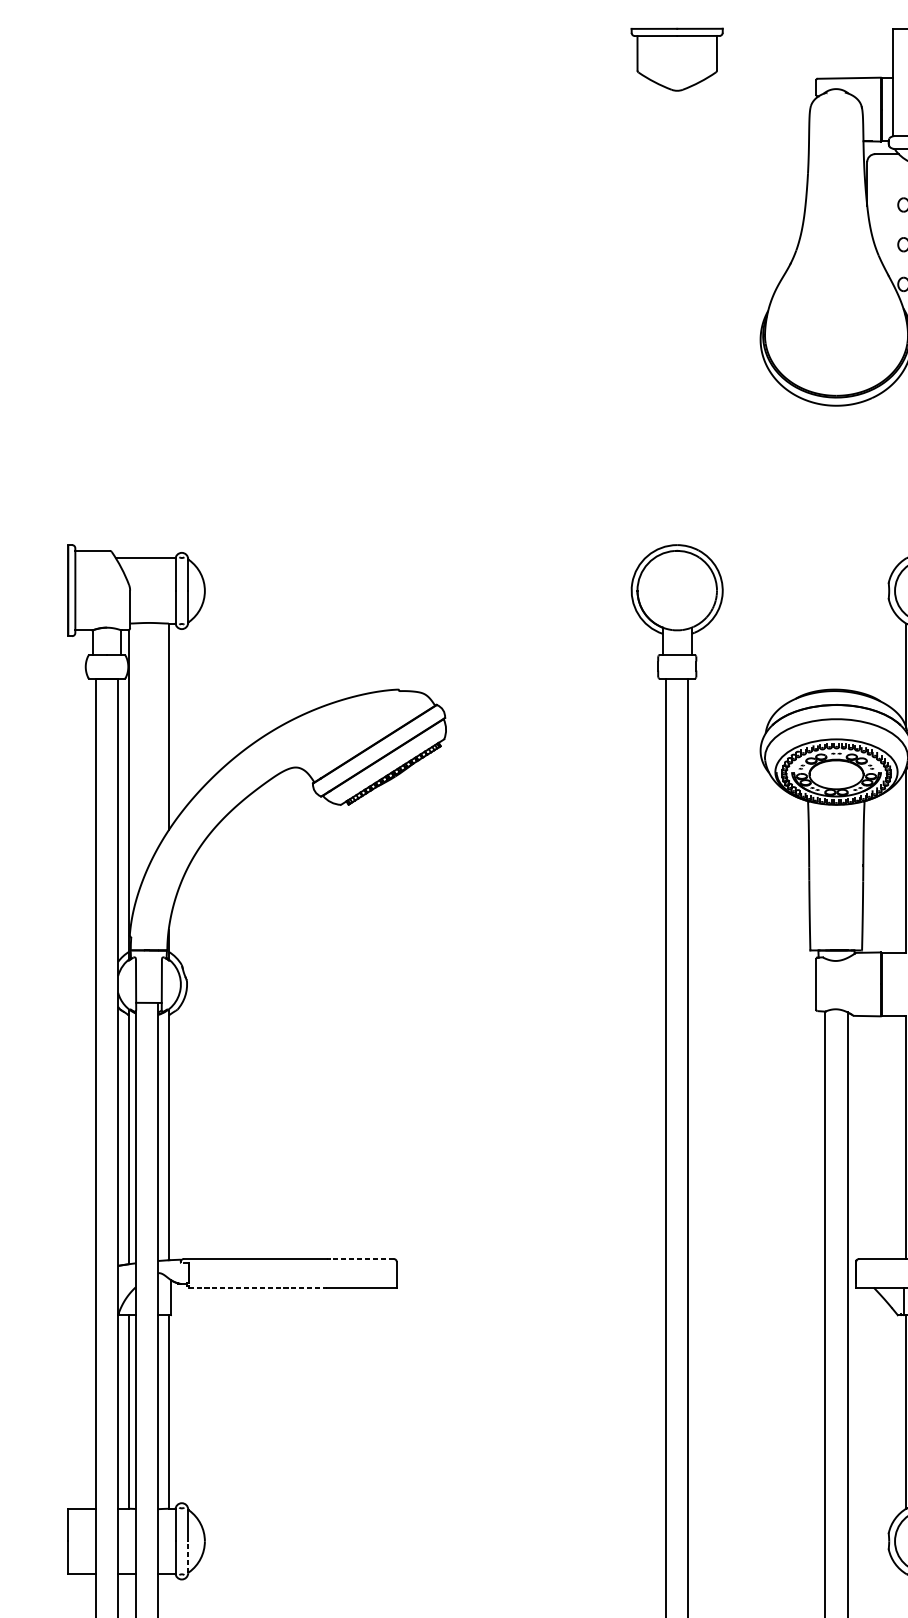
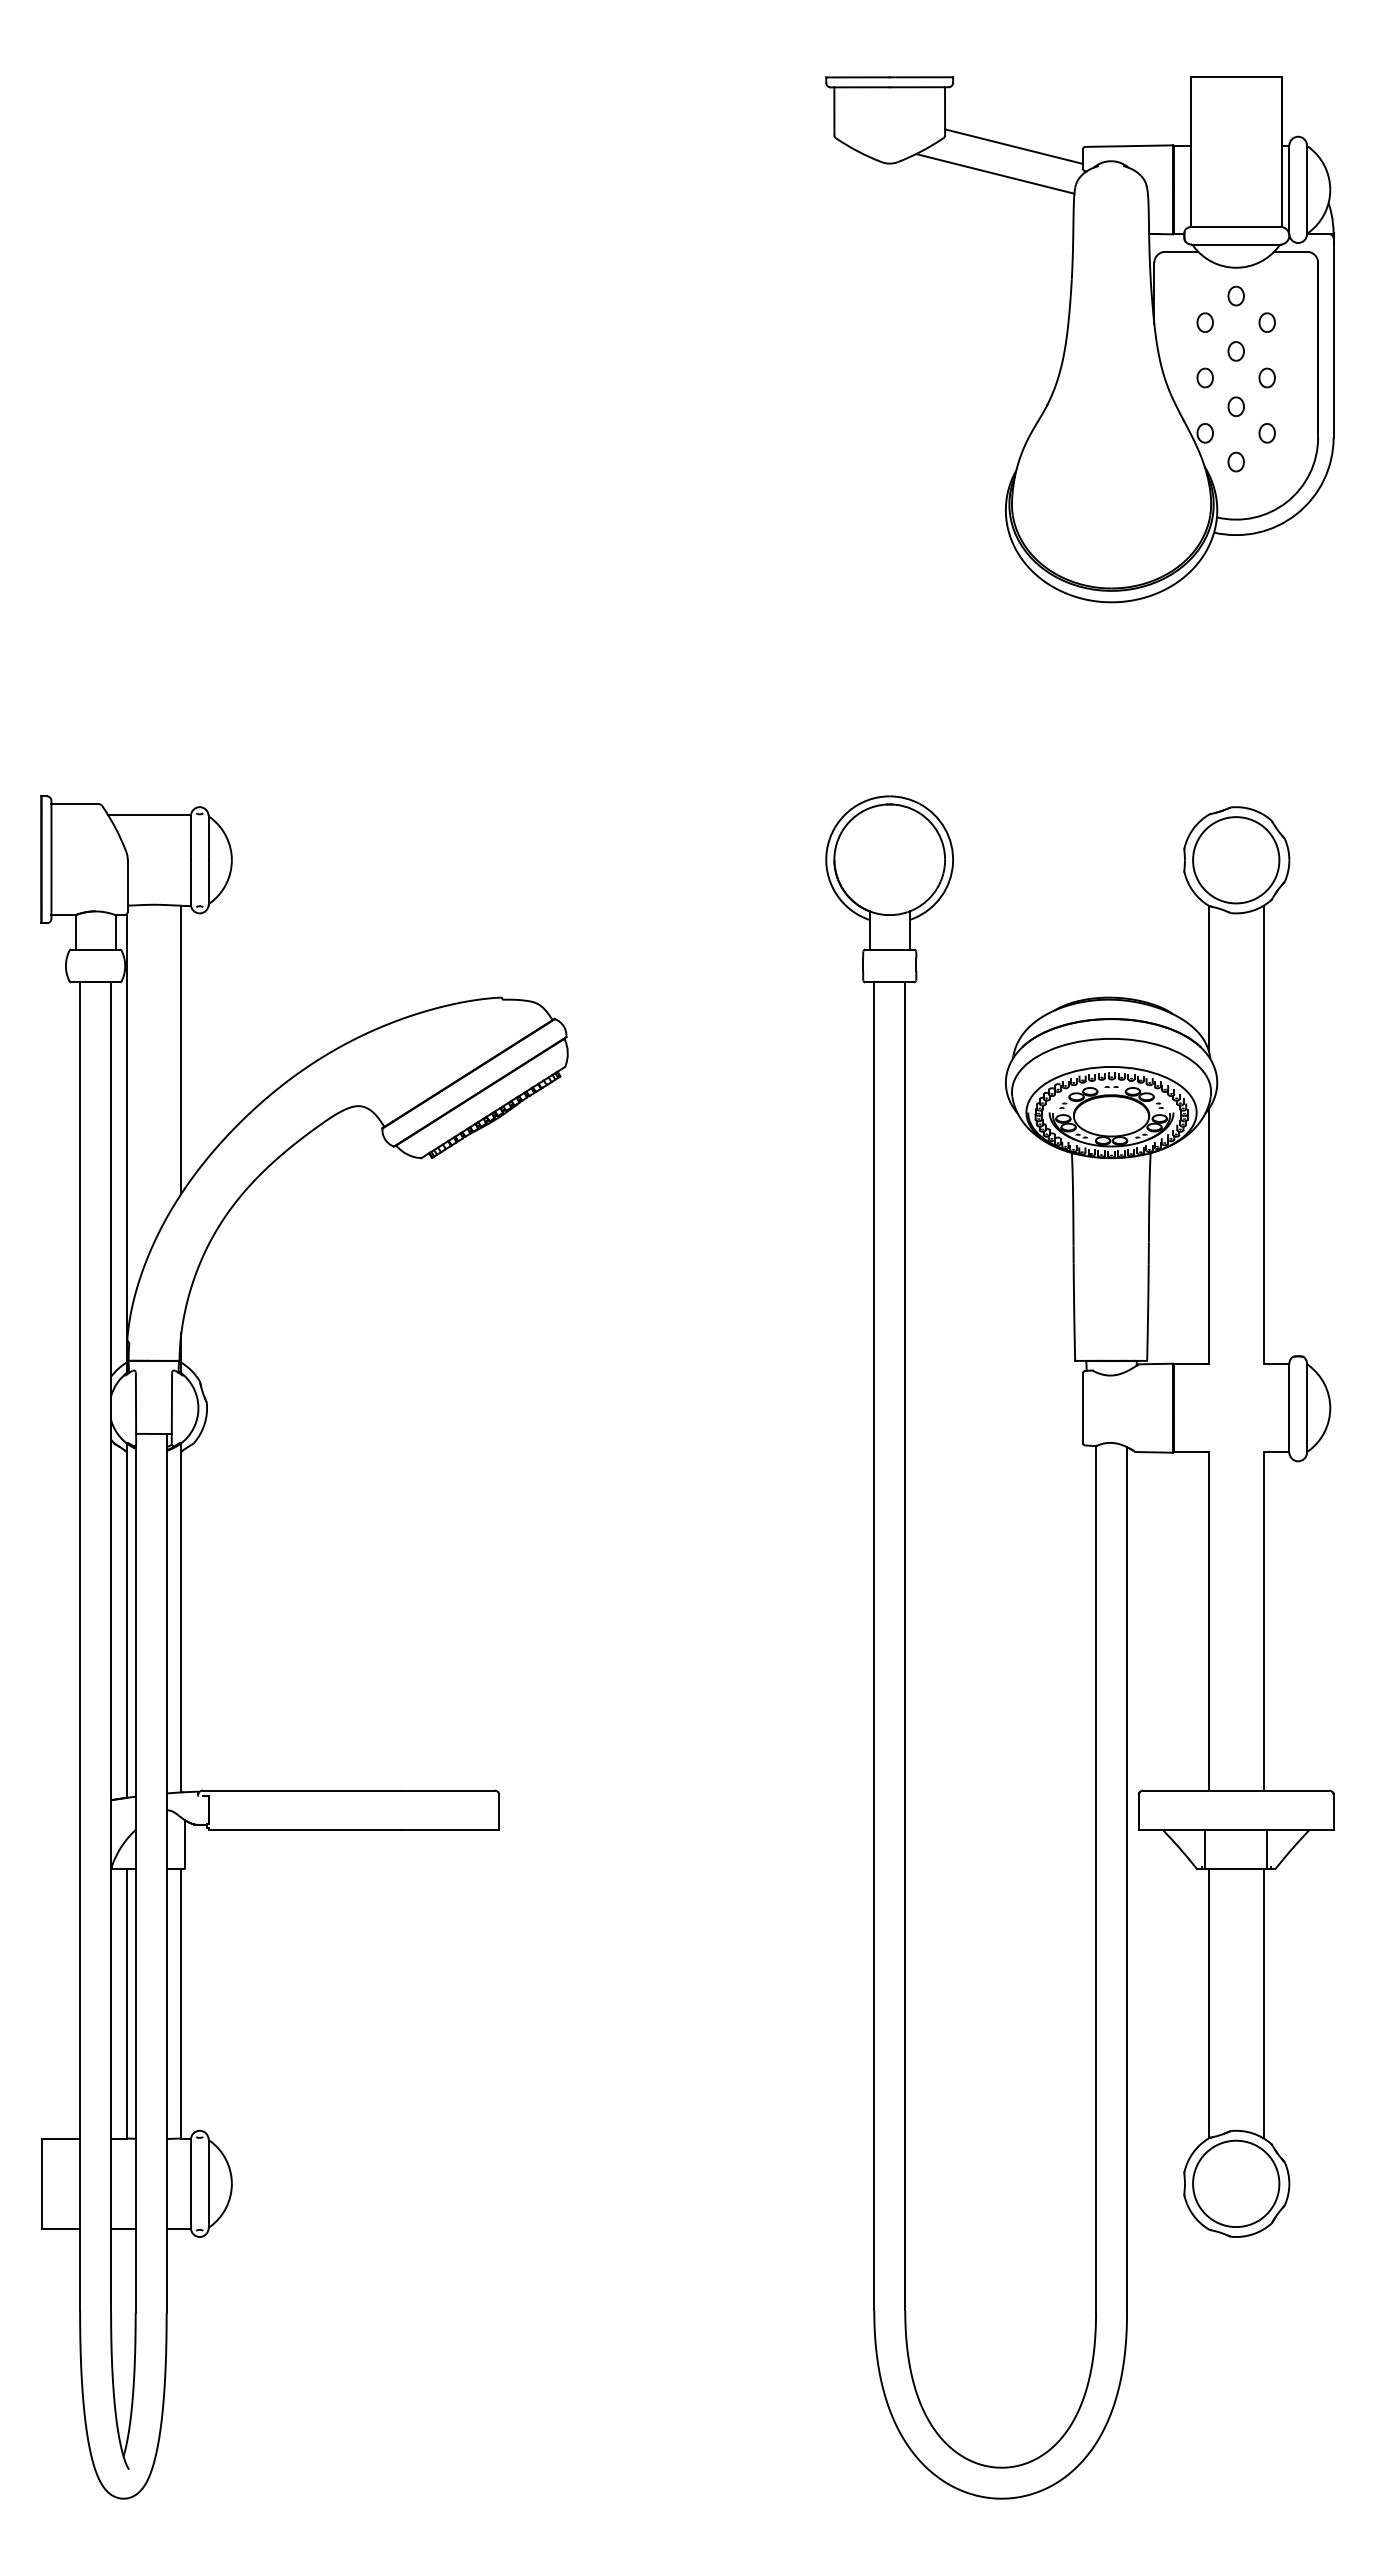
line: (766, 78) -> (1014, 146), added
line: (753, 97) -> (995, 173), added
line: (359, 1258) -> (447, 1790), dashed -> solid
line: (258, 1287) -> (306, 1830), dashed -> solid
line: (188, 1556) -> (208, 2205), dashed -> solid

